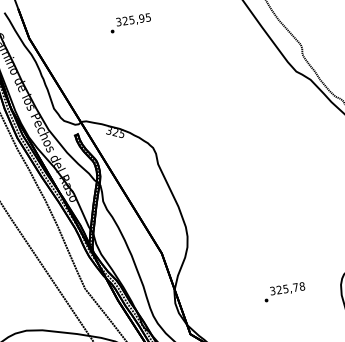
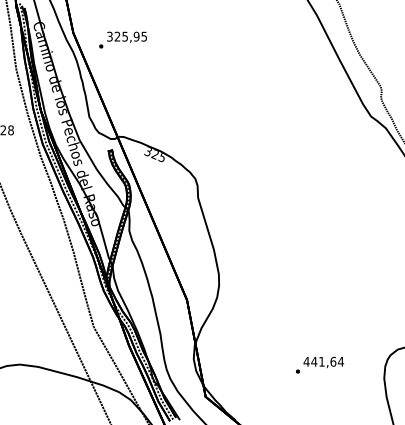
text: (130, 22) -> (122, 39), moved
text: (287, 288) -> (323, 361), 325,78 -> 441,64

